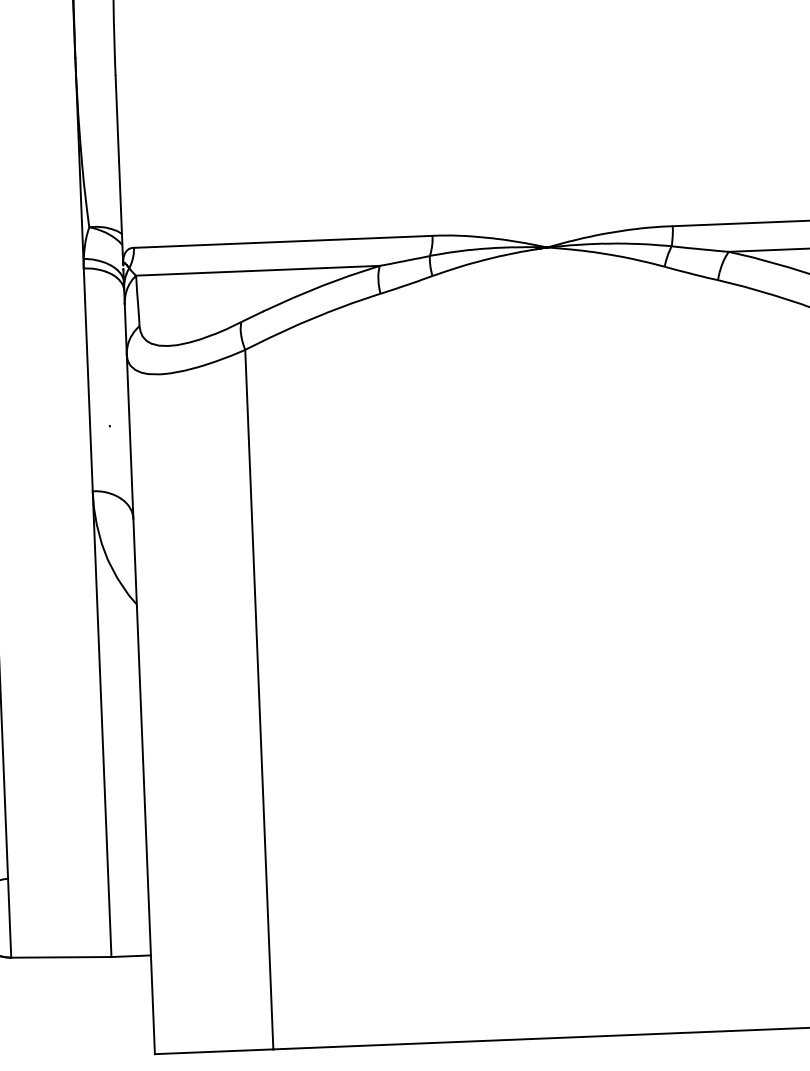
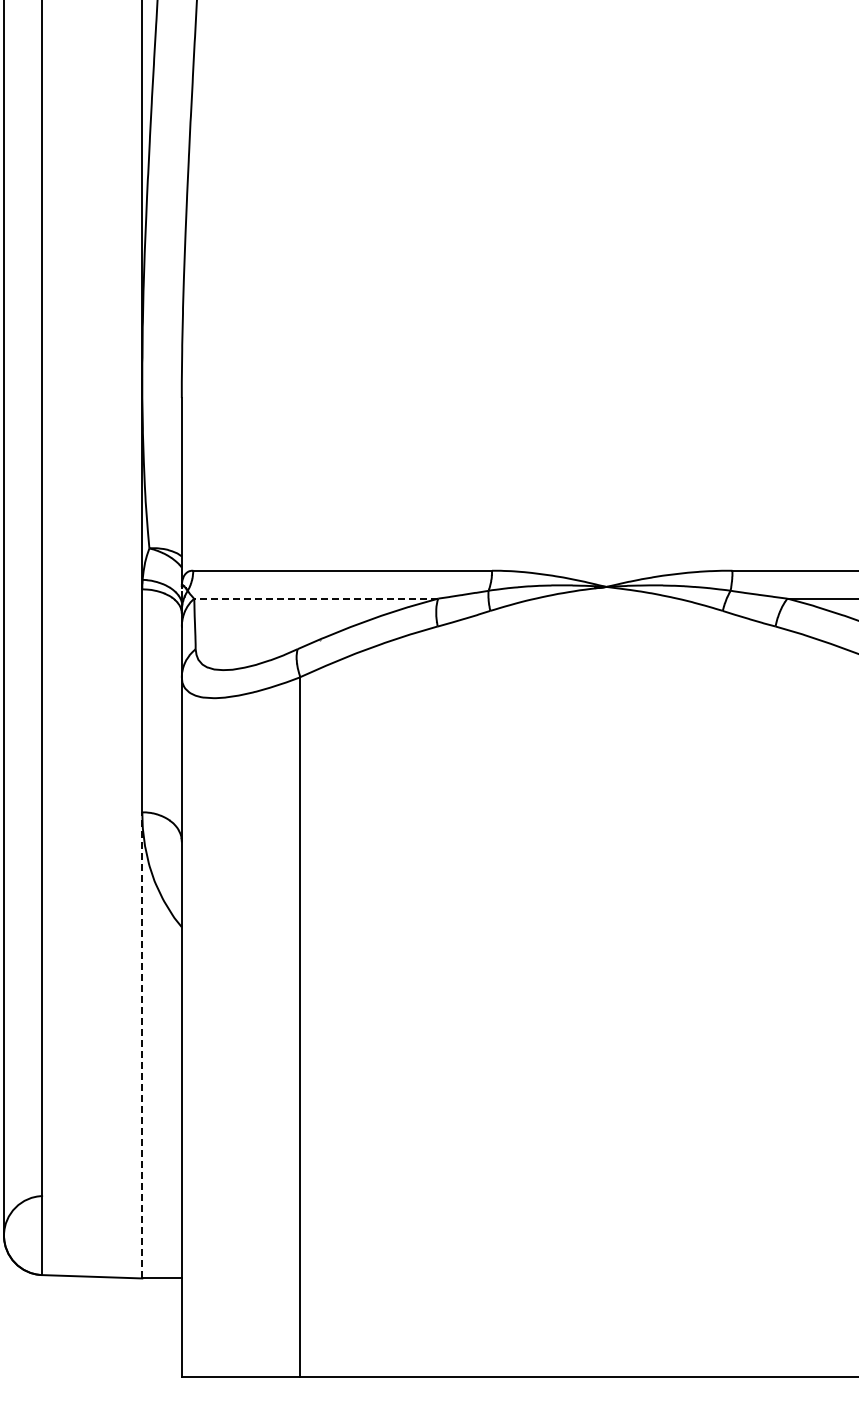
line: (258, 270) -> (316, 598), solid -> dashed
line: (102, 723) -> (142, 1044), solid -> dashed

